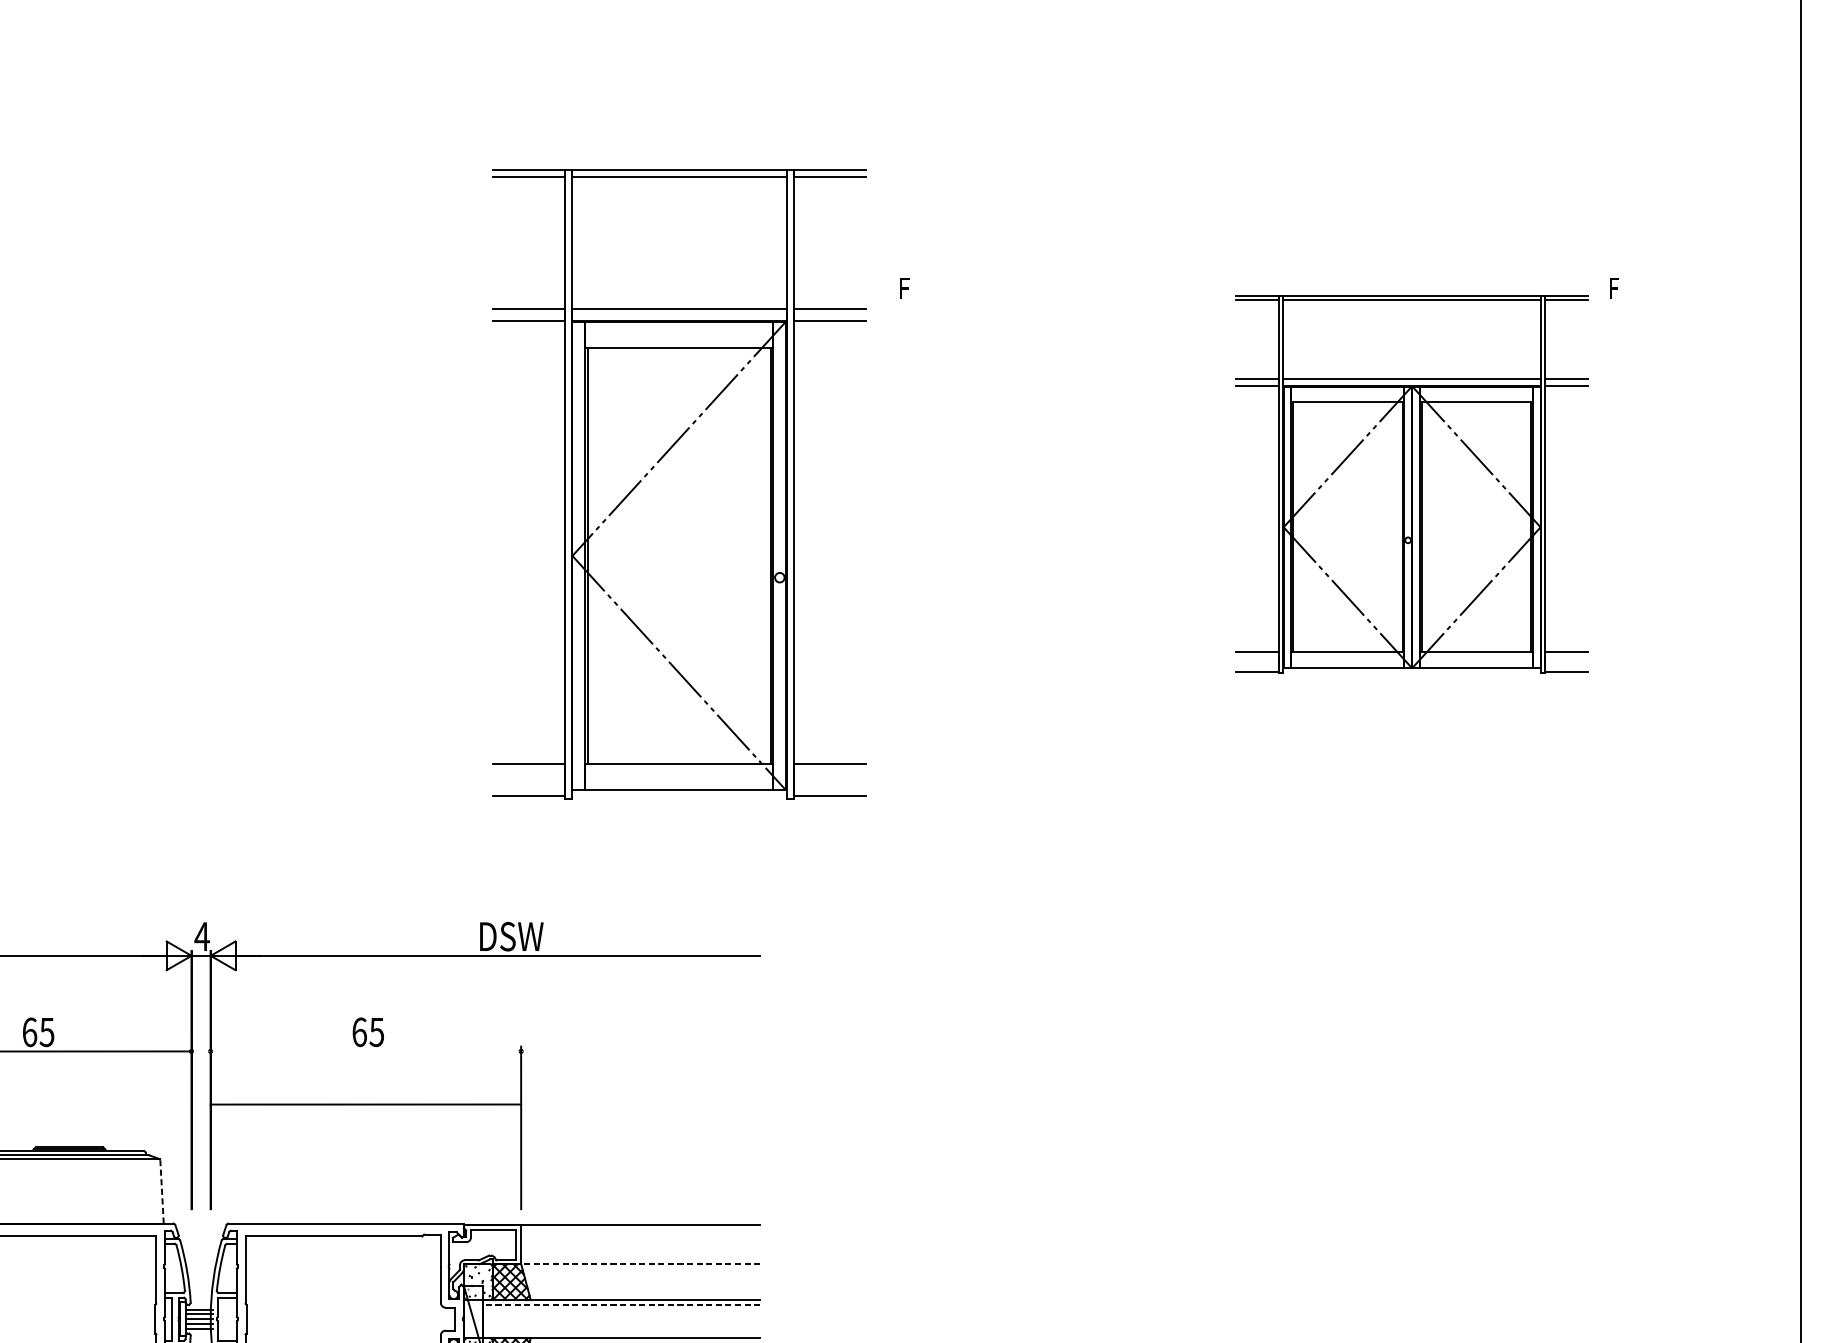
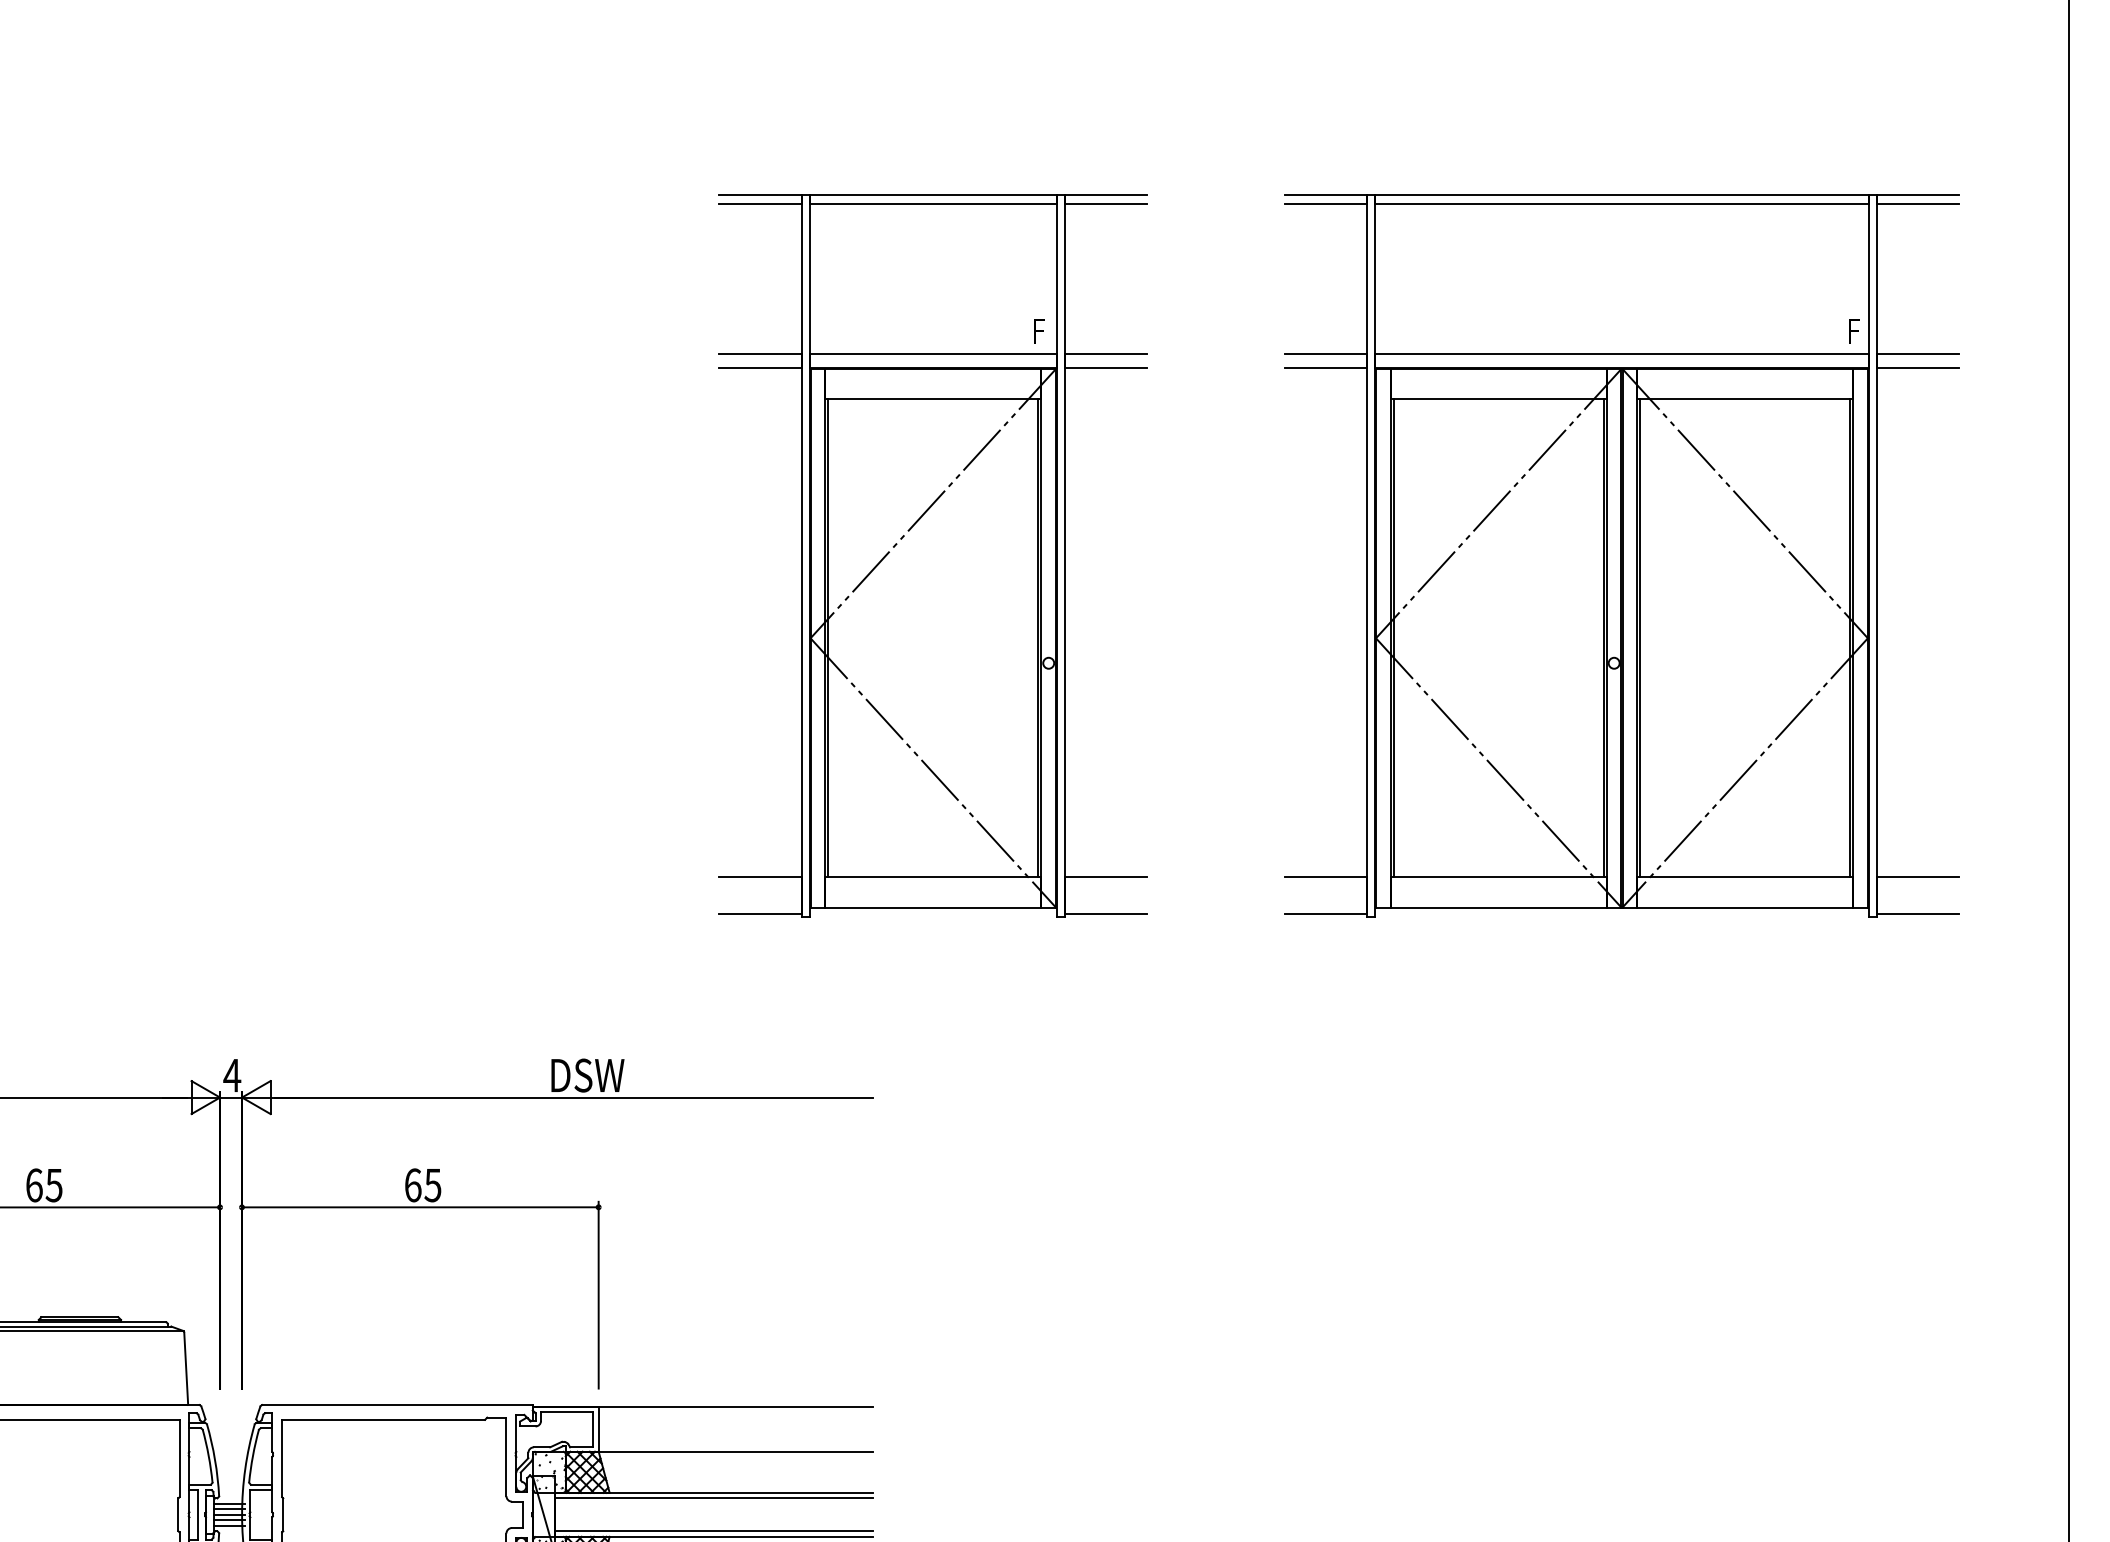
part: (678, 483) -> (932, 555), moved
part: (1411, 483) -> (1621, 555), size x1.67
line: (366, 1104) -> (420, 1207), moved
line: (162, 1191) -> (186, 1368), dashed -> solid
line: (640, 1264) -> (735, 1451), dashed -> solid
line: (621, 1304) -> (713, 1498), dashed -> solid
line: (621, 1333) -> (713, 1531), added

